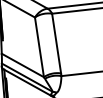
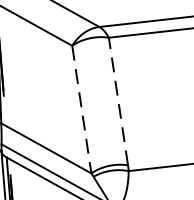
line: (56, 43) -> (118, 101), solid -> dashed
line: (39, 47) -> (81, 109), solid -> dashed

